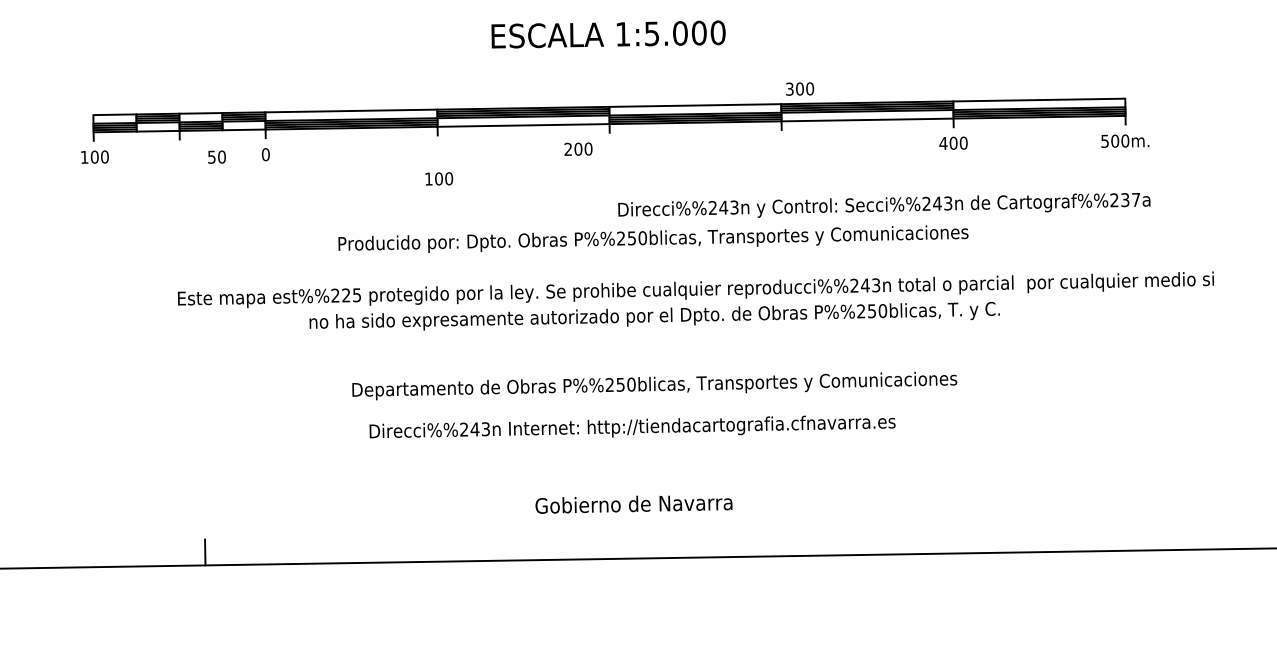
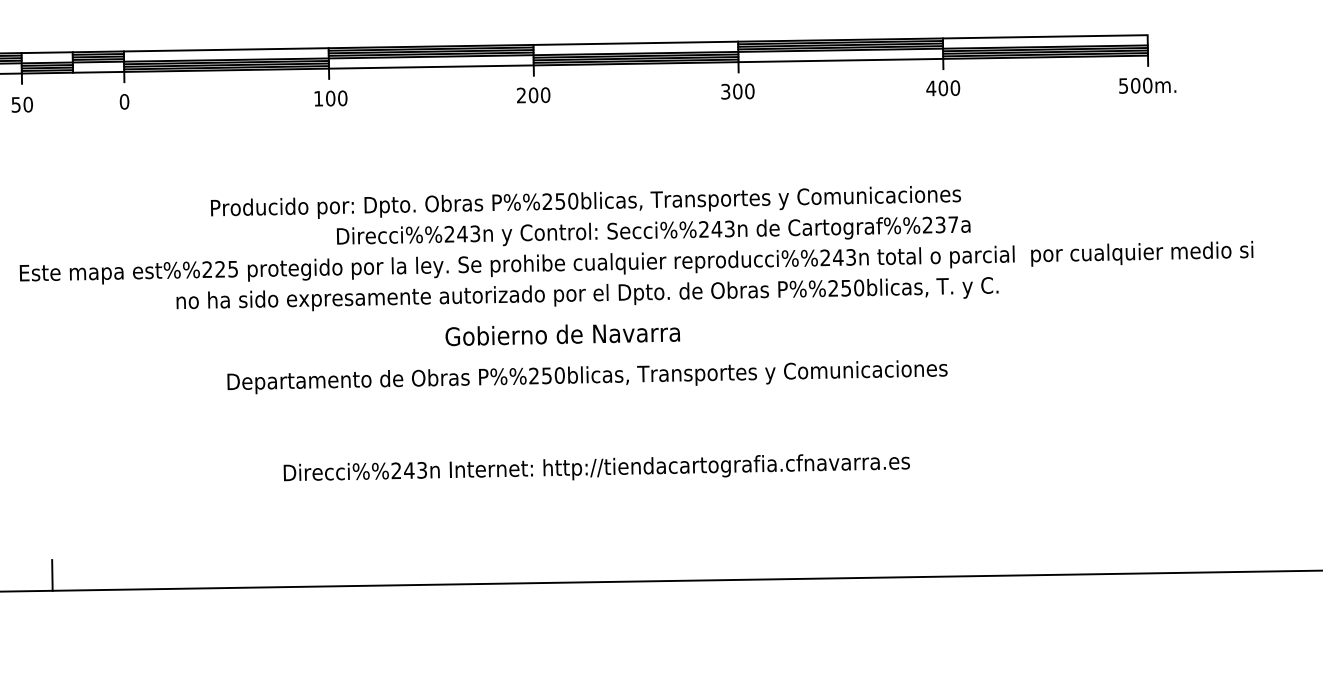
text: (800, 88) -> (738, 90), moved
text: (578, 148) -> (533, 94), moved
text: (216, 156) -> (21, 103), moved
text: (439, 178) -> (331, 98), moved
text: (884, 205) -> (653, 231), moved
text: (632, 426) -> (596, 467), moved
text: (633, 504) -> (562, 334), moved

